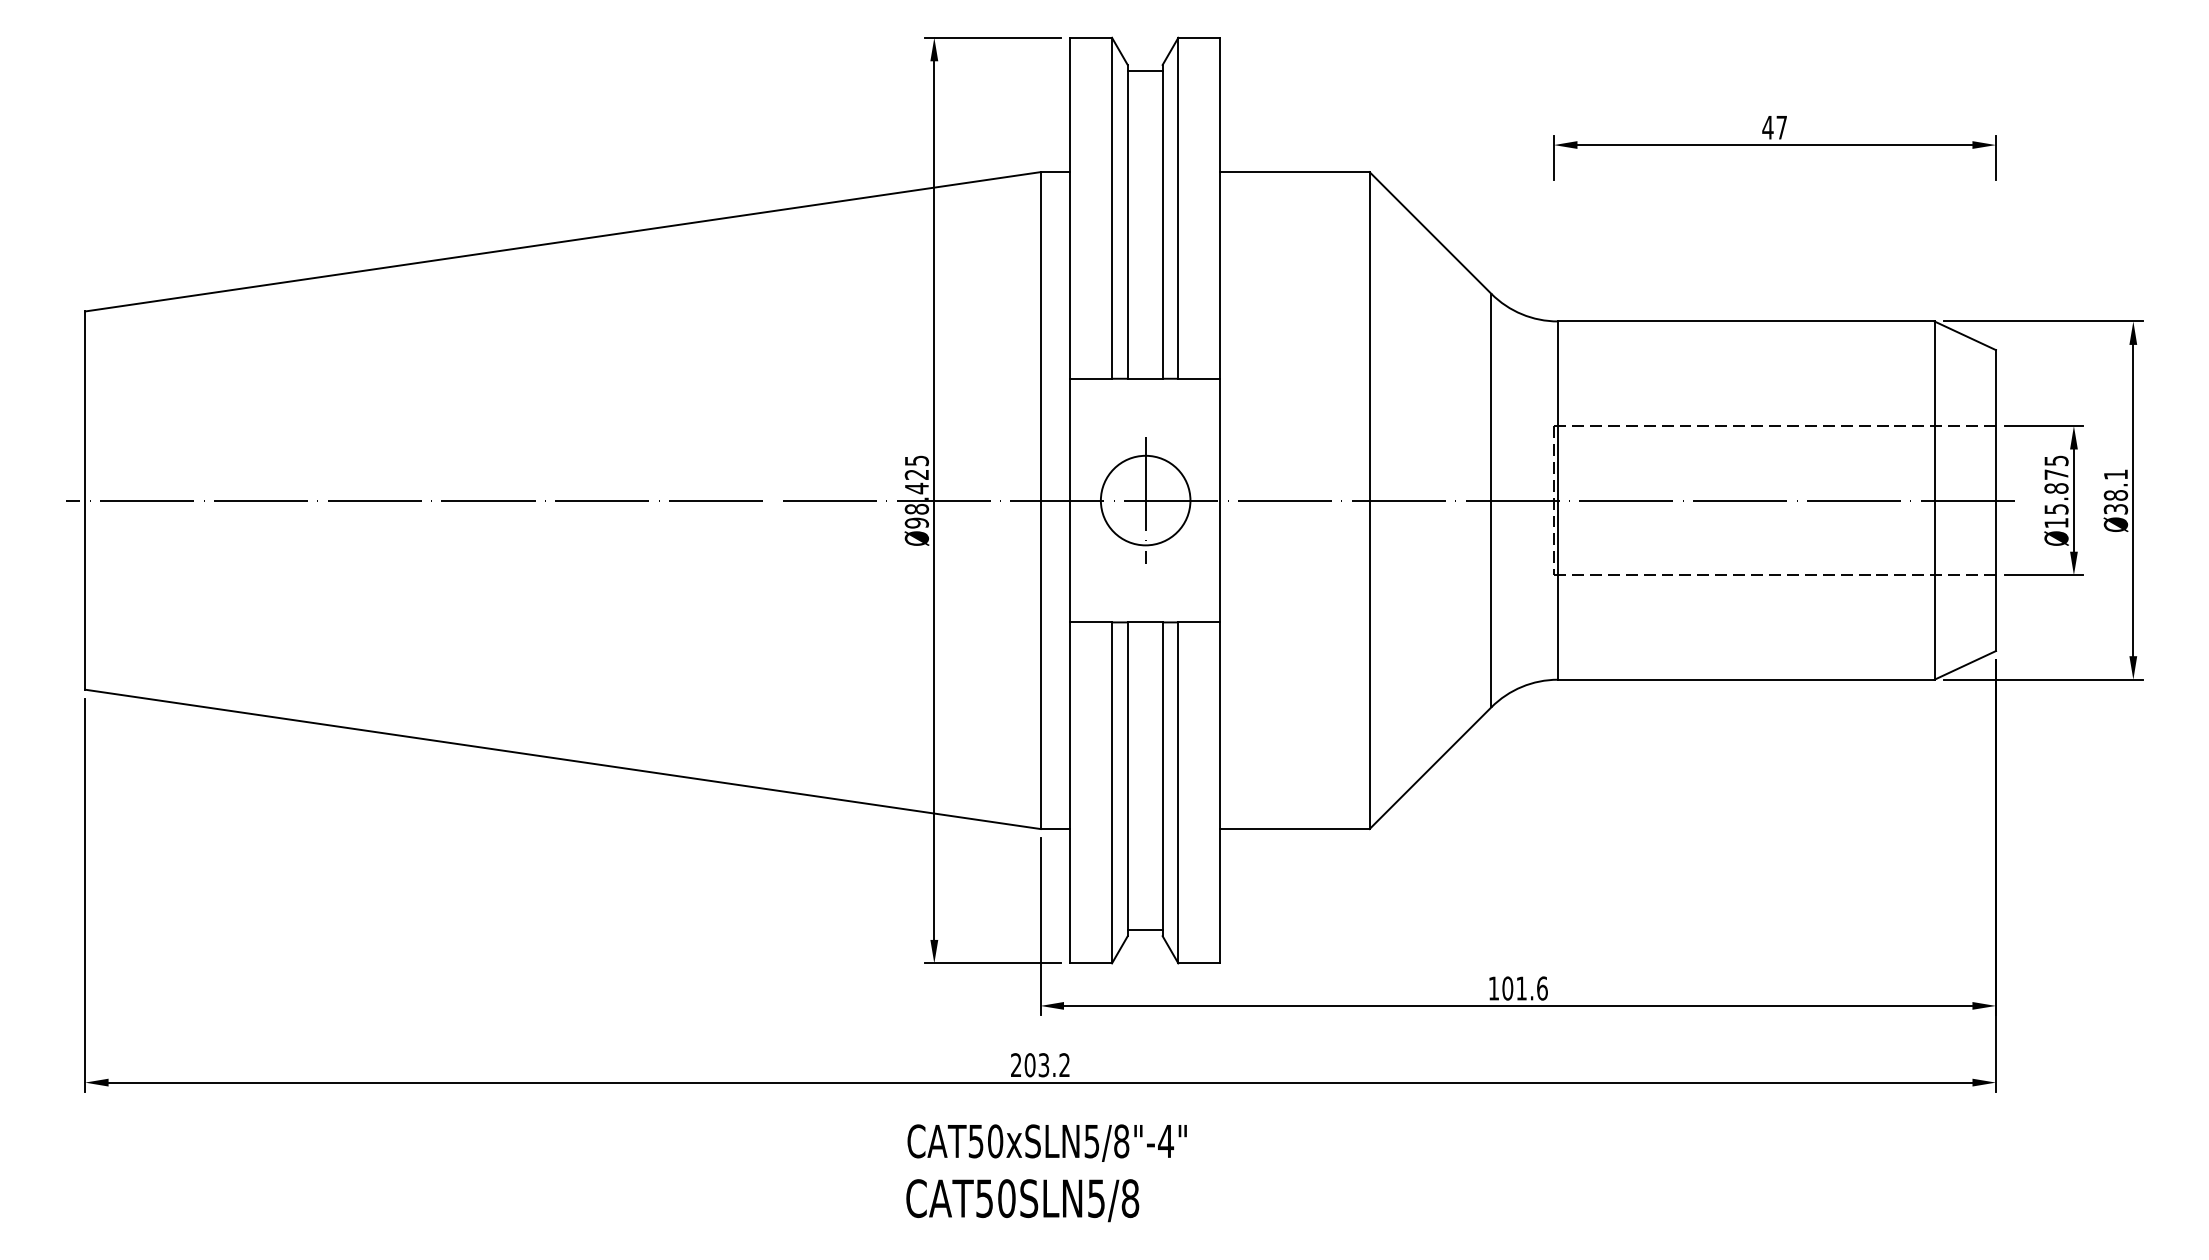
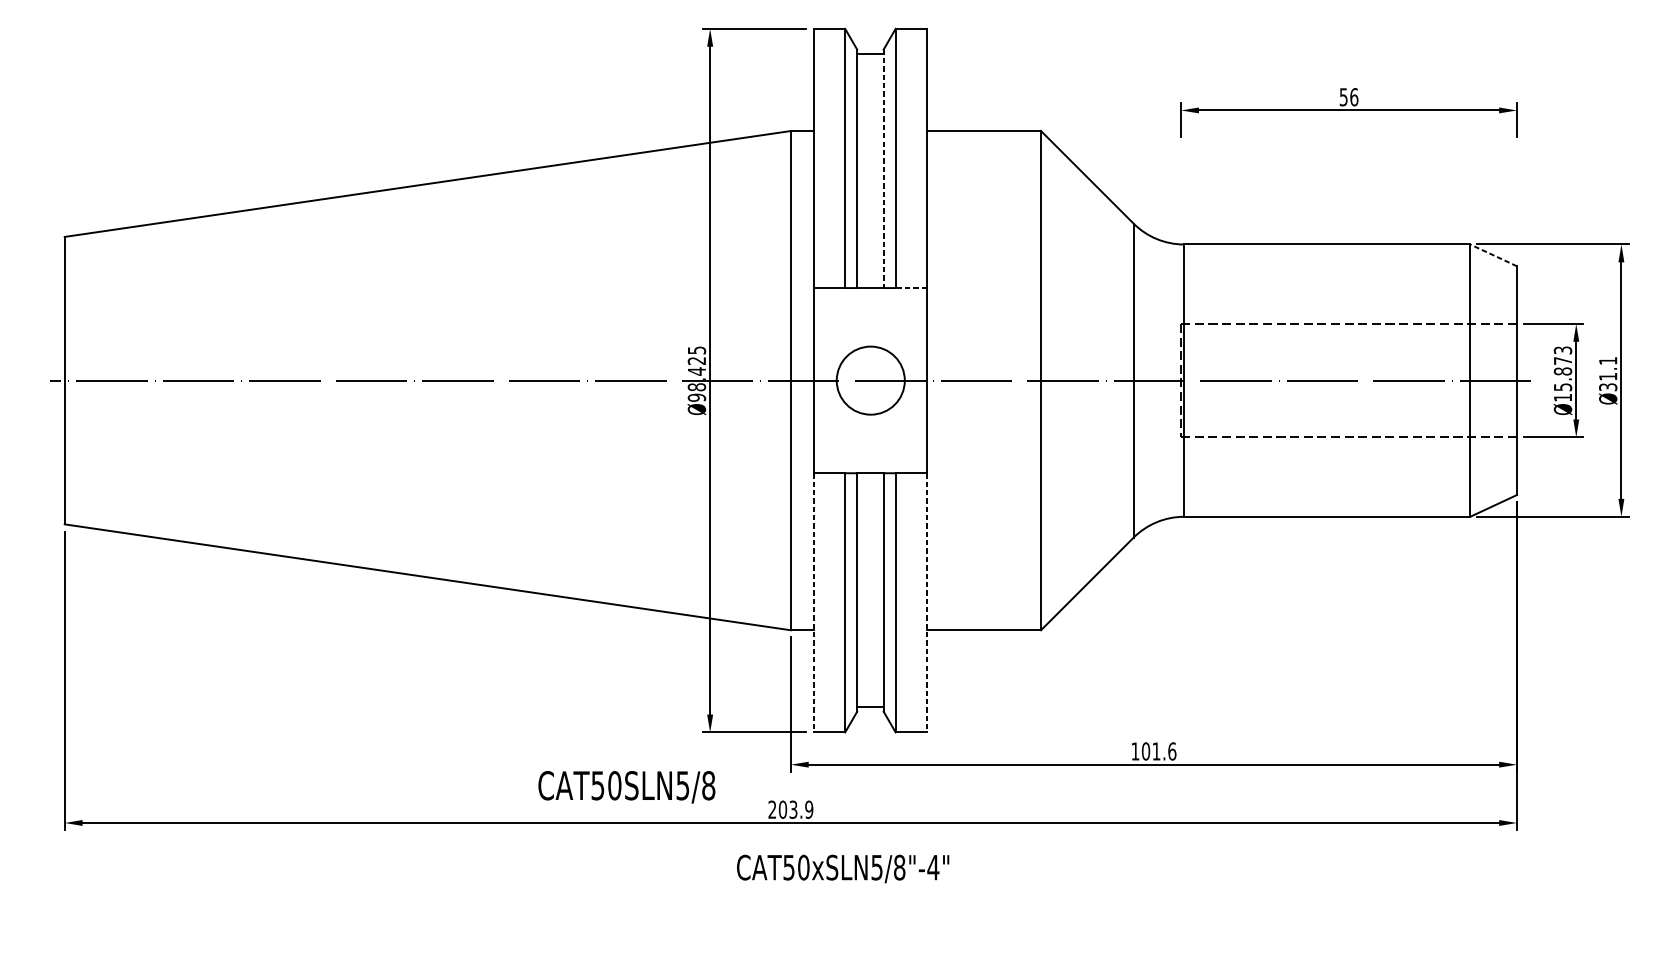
text: (1774, 127) -> (1348, 97), 47 -> 56
line: (1162, 221) -> (883, 168), solid -> dashed
line: (1965, 335) -> (1493, 255), solid -> dashed
line: (1199, 378) -> (911, 287), solid -> dashed
text: (2055, 460) -> (1562, 350), Ø15.875 -> Ø15.873
text: (2115, 495) -> (1607, 376), Ø38.1 -> Ø31.1
line: (1145, 500) -> (870, 380), removed
line: (1070, 793) -> (813, 603), solid -> dashed
line: (1219, 793) -> (926, 603), solid -> dashed
text: (1064, 1065) -> (809, 809), 203.2 -> 203.9
text: (1046, 1142) -> (842, 868), moved
text: (1022, 1200) -> (626, 787), moved

